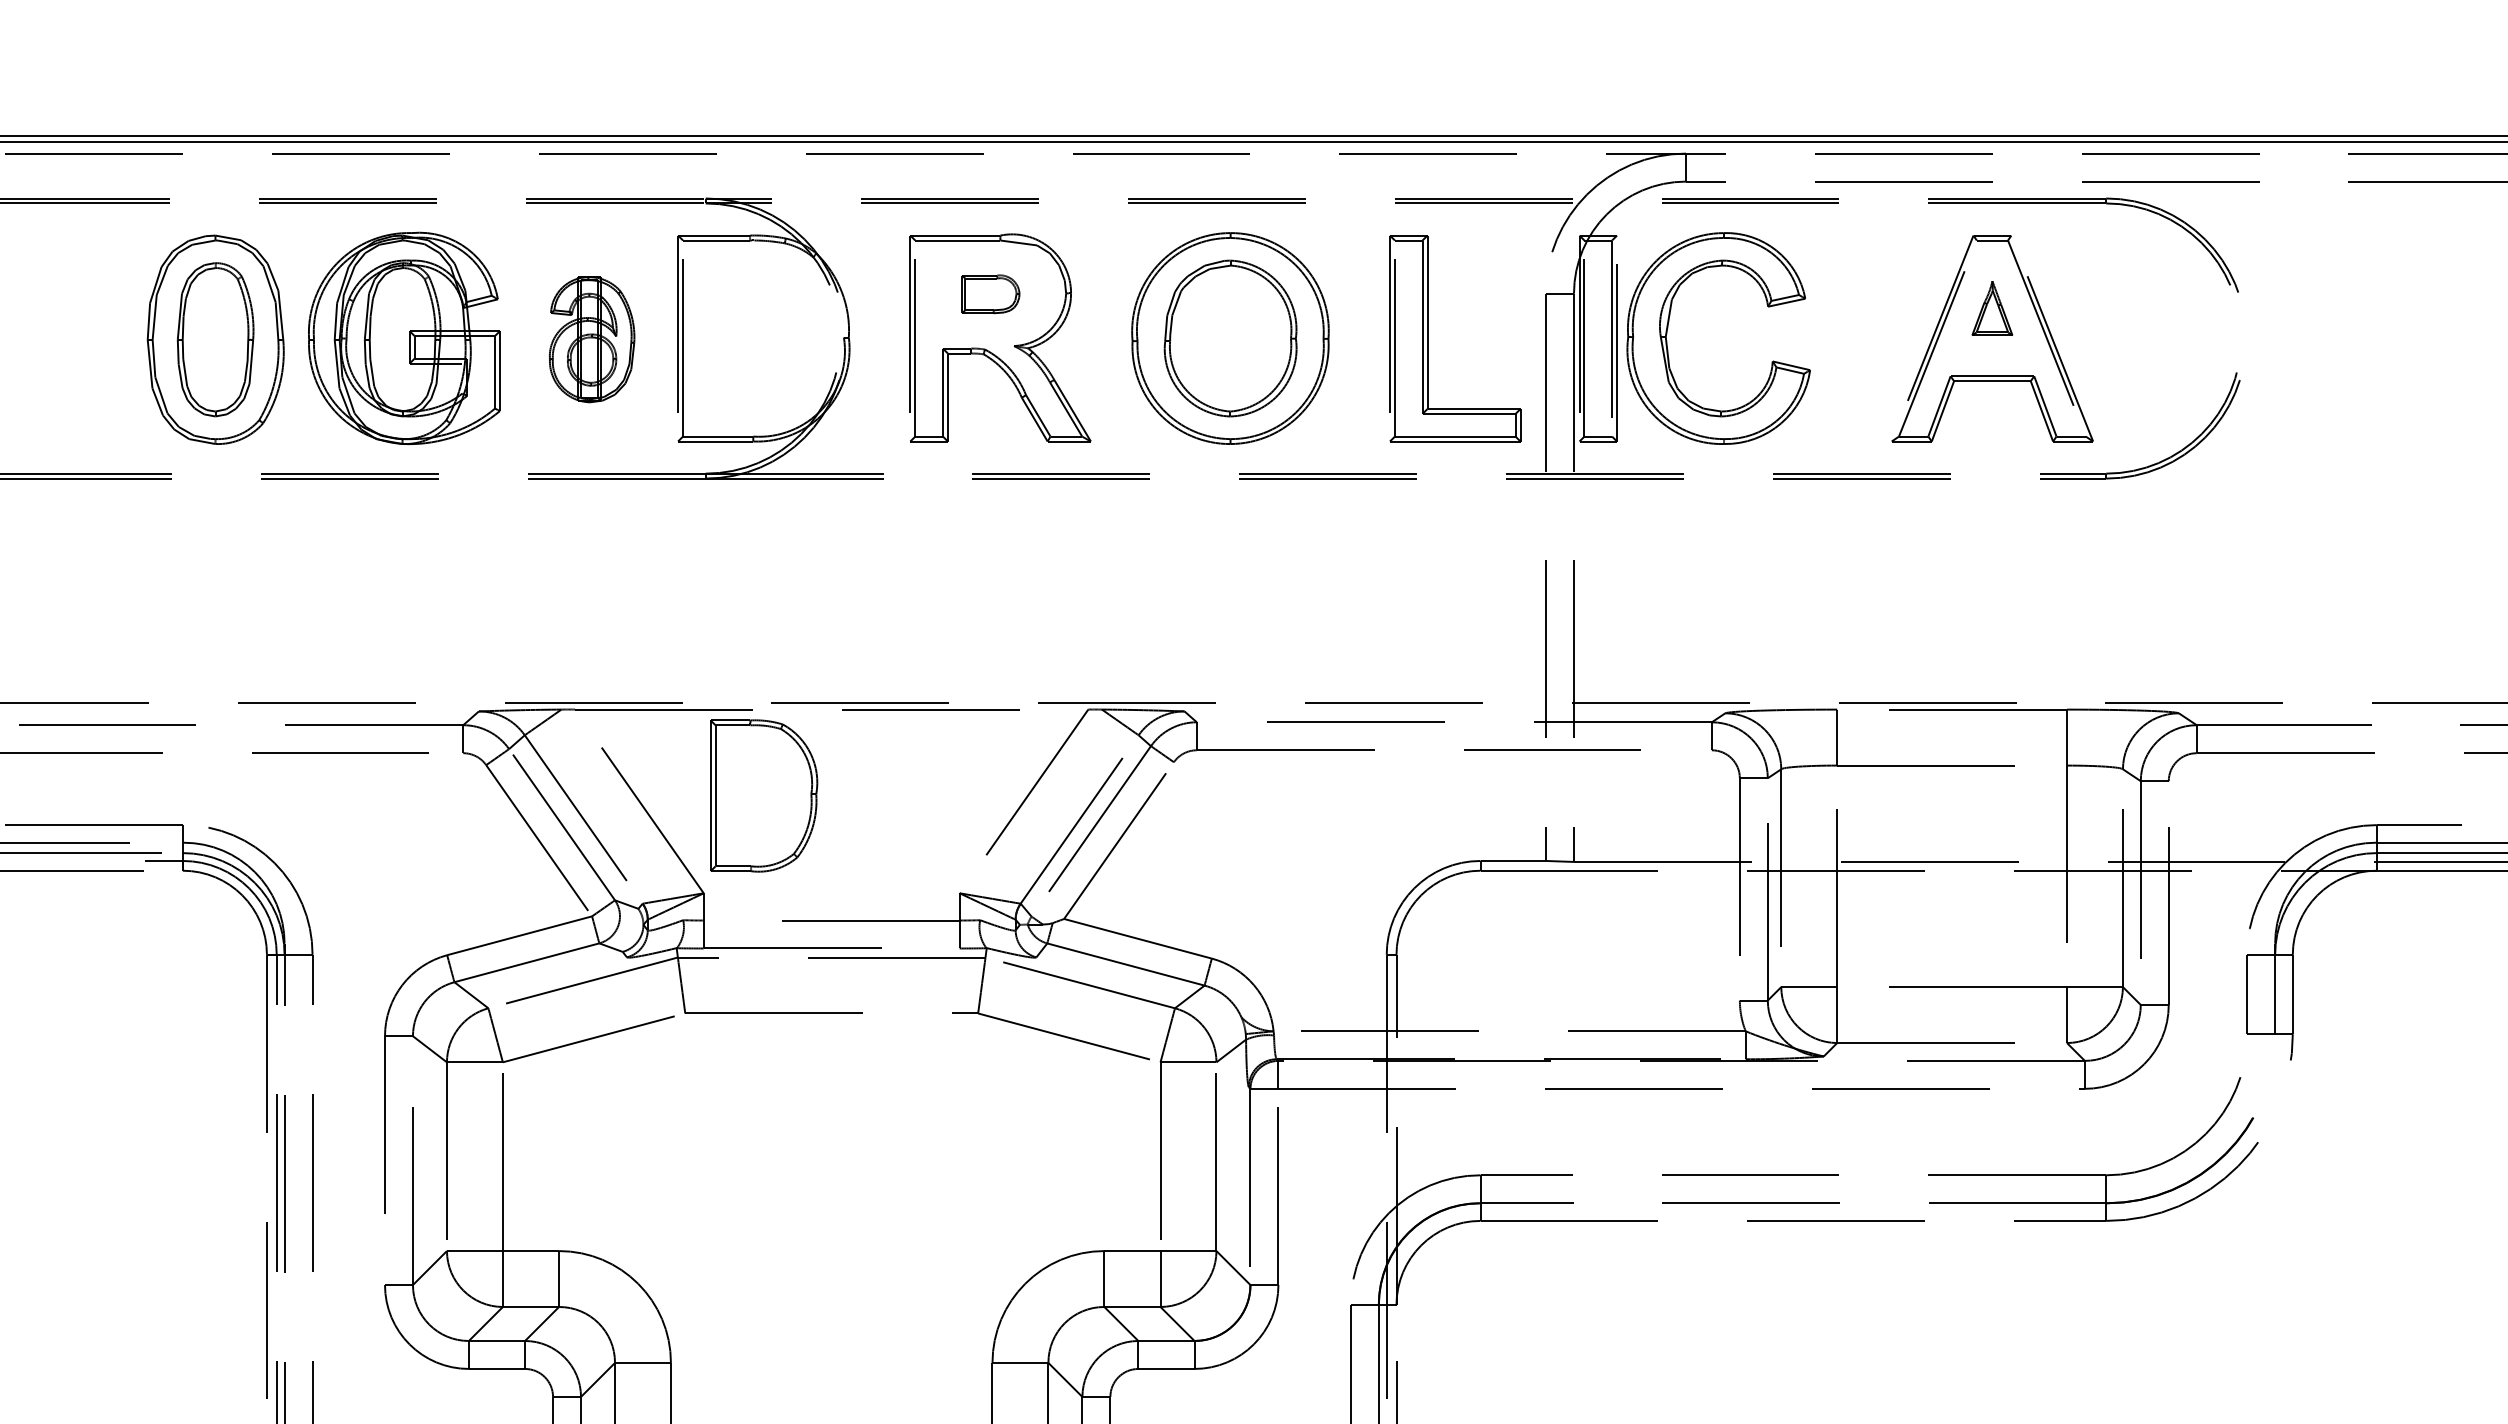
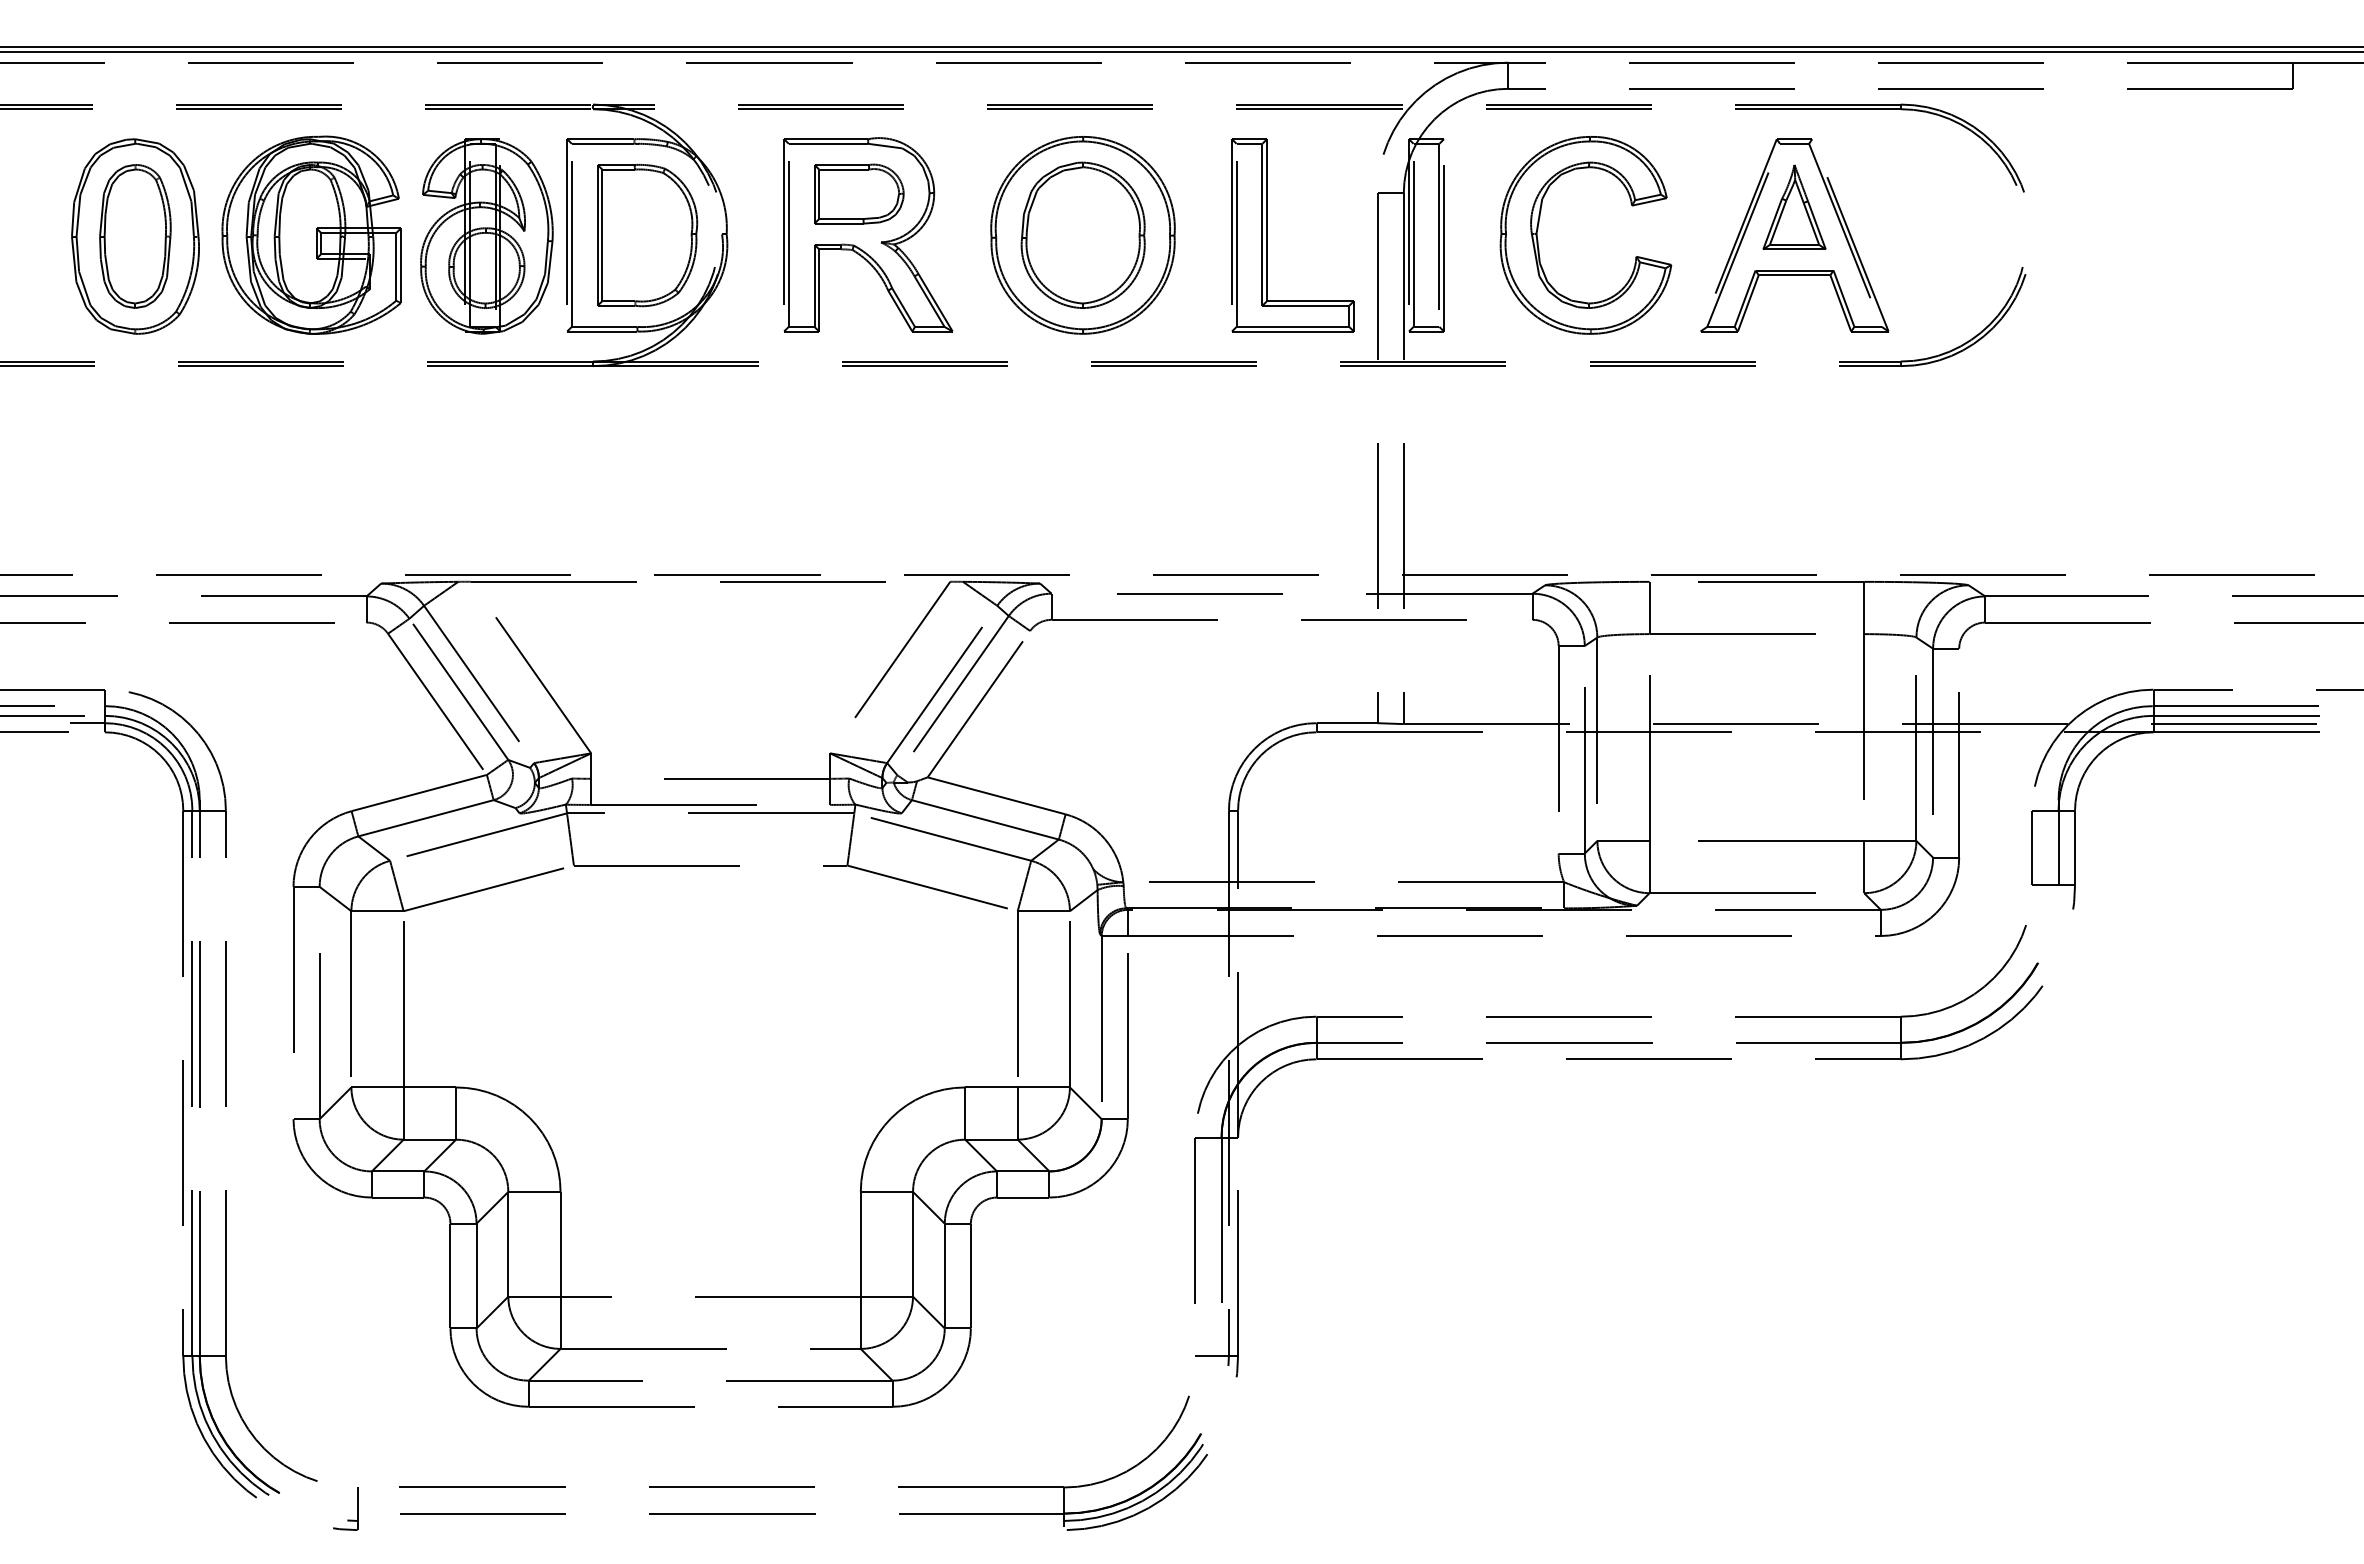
part: (991, 293) -> (859, 193), size x1.67
part: (1992, 307) -> (1794, 206), size x1.67
part: (591, 339) -> (486, 236), size x1.67
part: (1667, 344) -> (1538, 240), moved
part: (764, 795) -> (647, 235), moved

